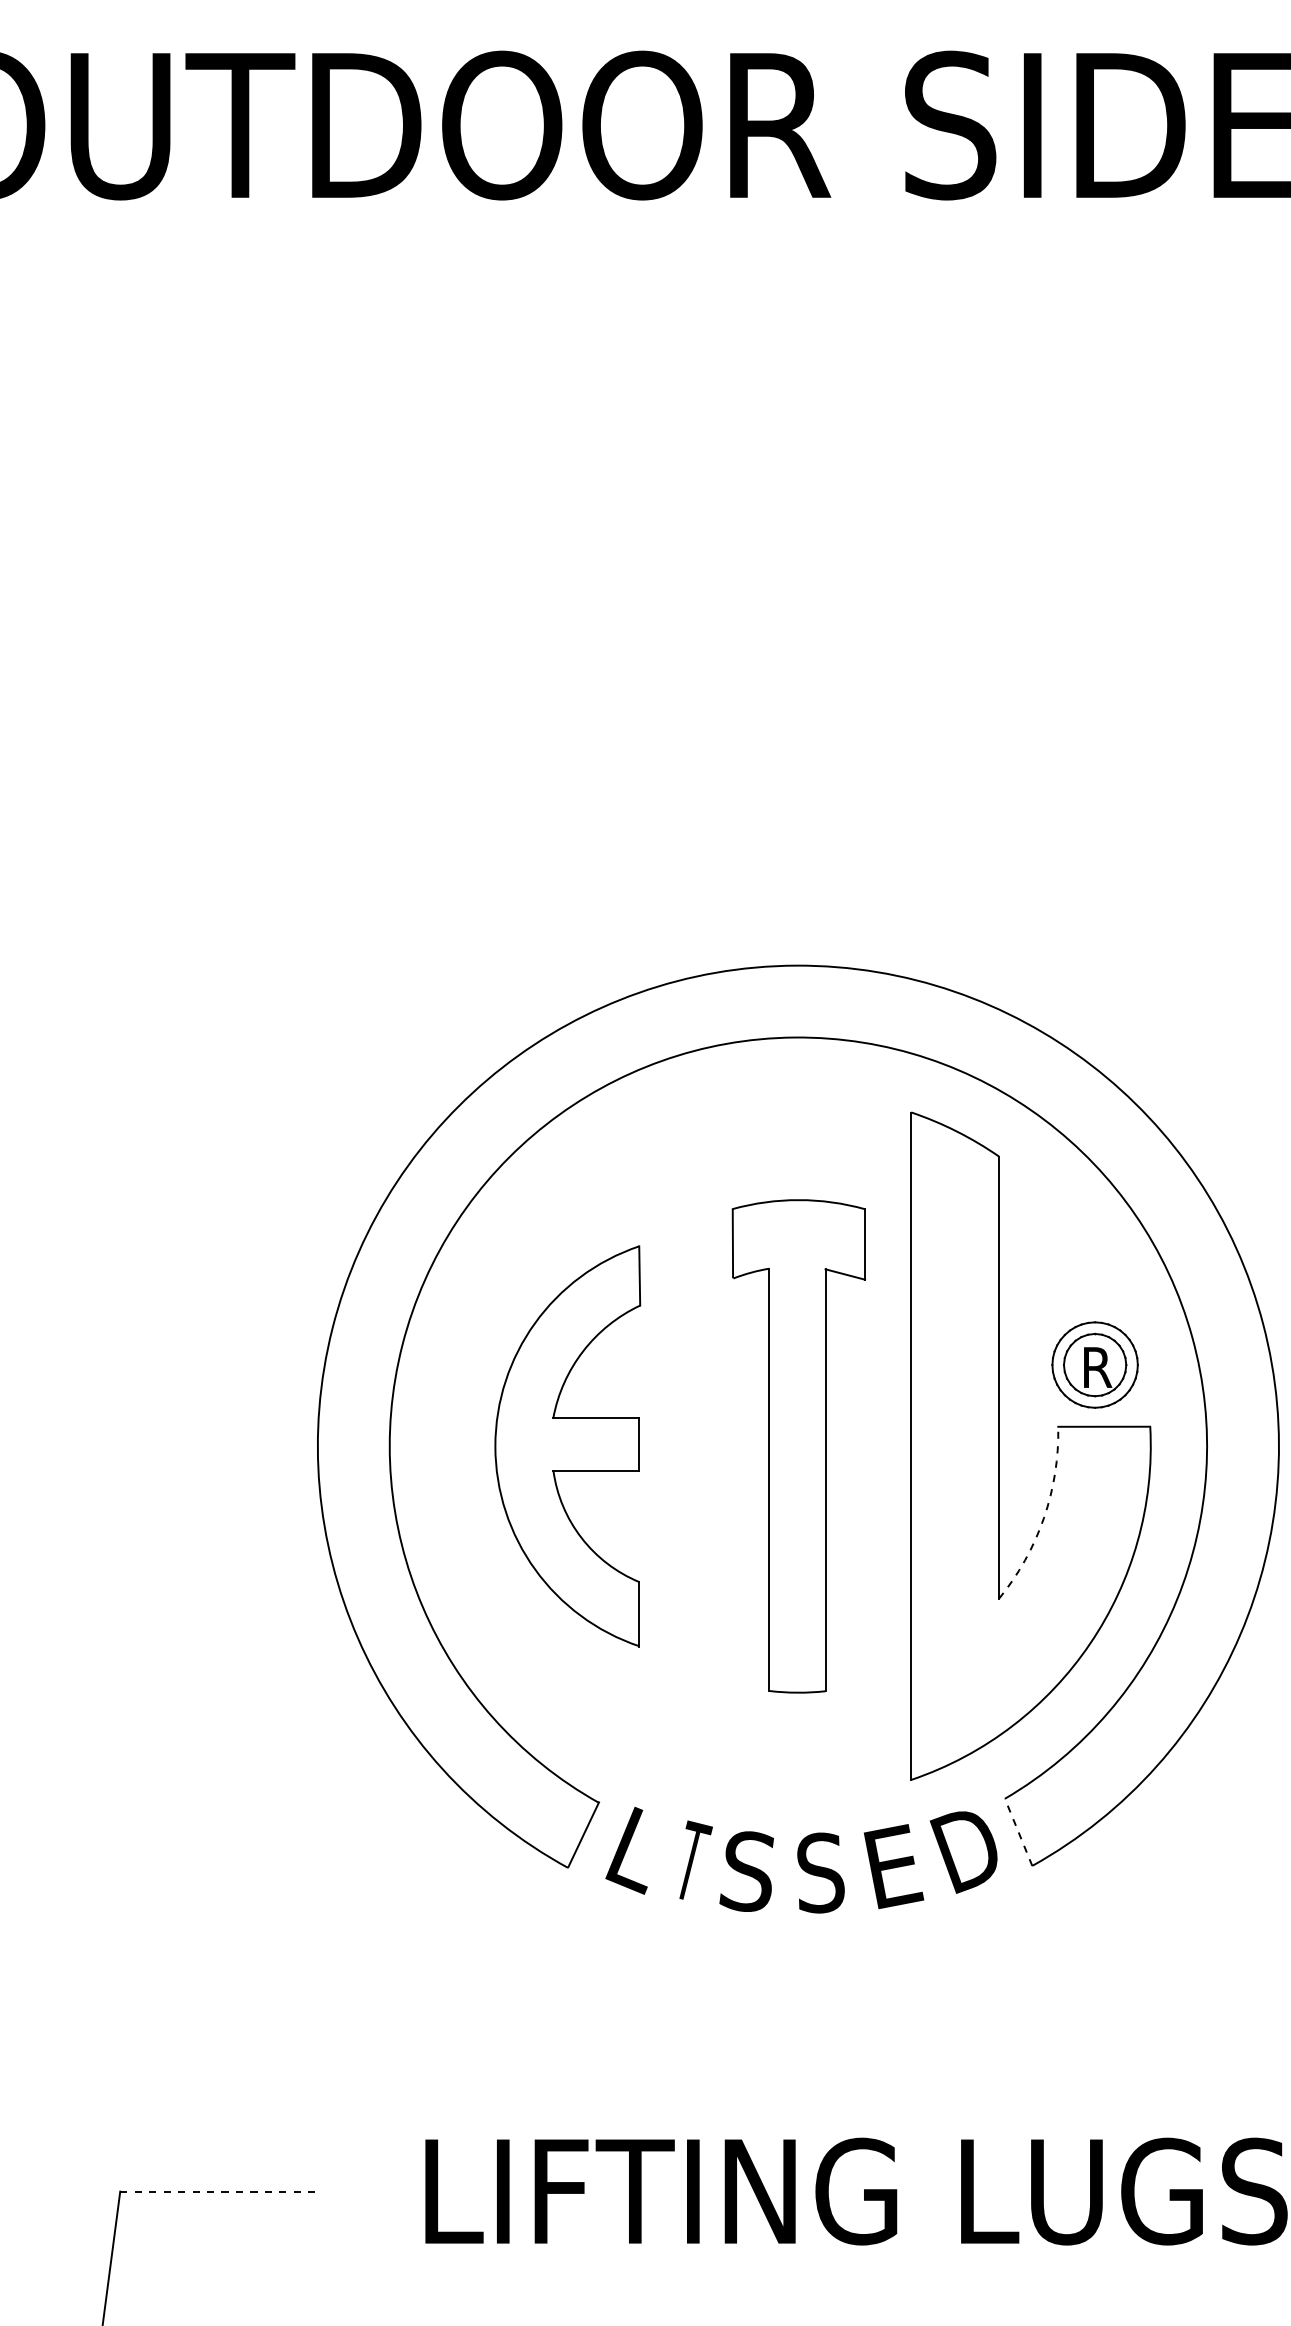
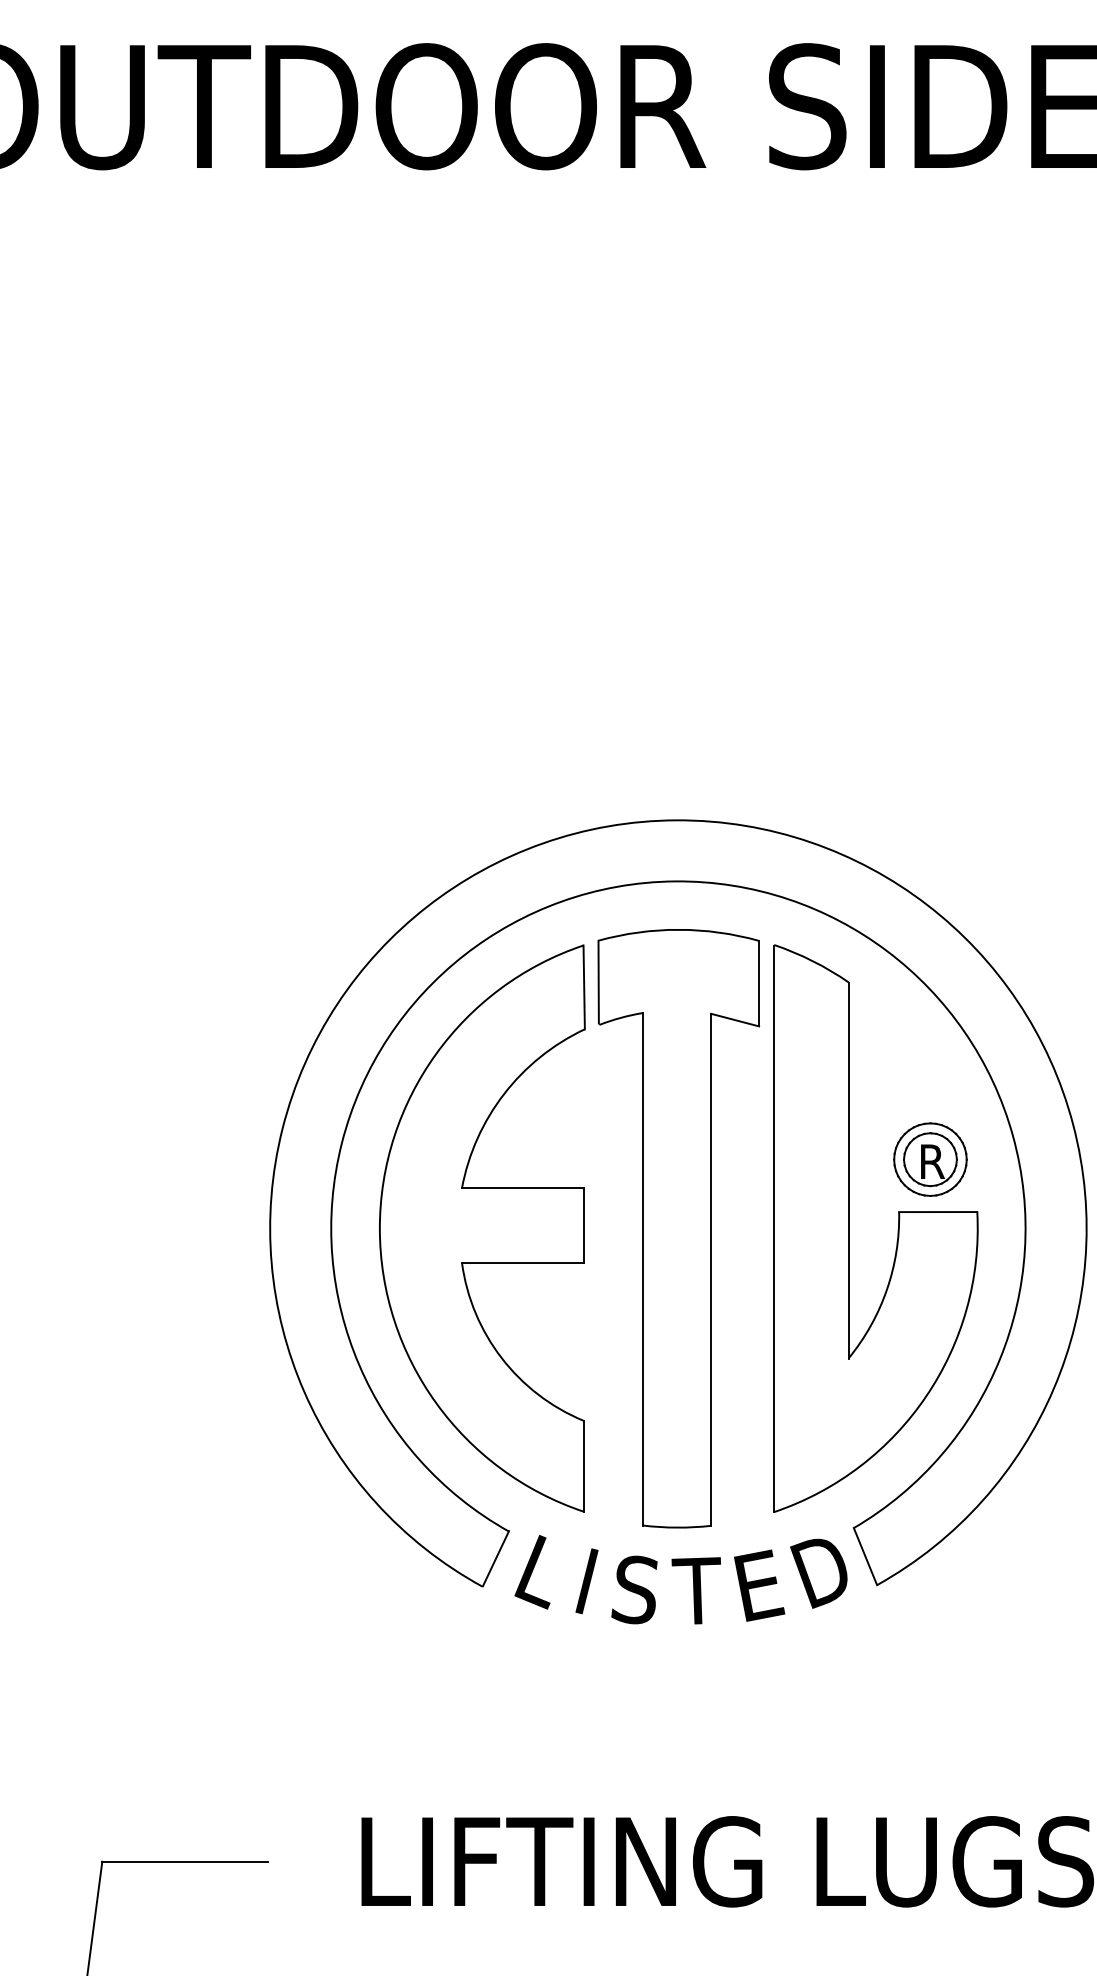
part: (567, 1446) -> (482, 1228), size x1.67
part: (798, 1446) -> (678, 1228), size x1.43
arc: (1043, 1518) -> (886, 1289), dashed -> solid
line: (1018, 1831) -> (865, 1555), dashed -> solid
text: (694, 1860) -> (590, 1580), T -> I
text: (819, 1872) -> (696, 1590), S -> T
line: (217, 2191) -> (184, 1861), dashed -> solid

